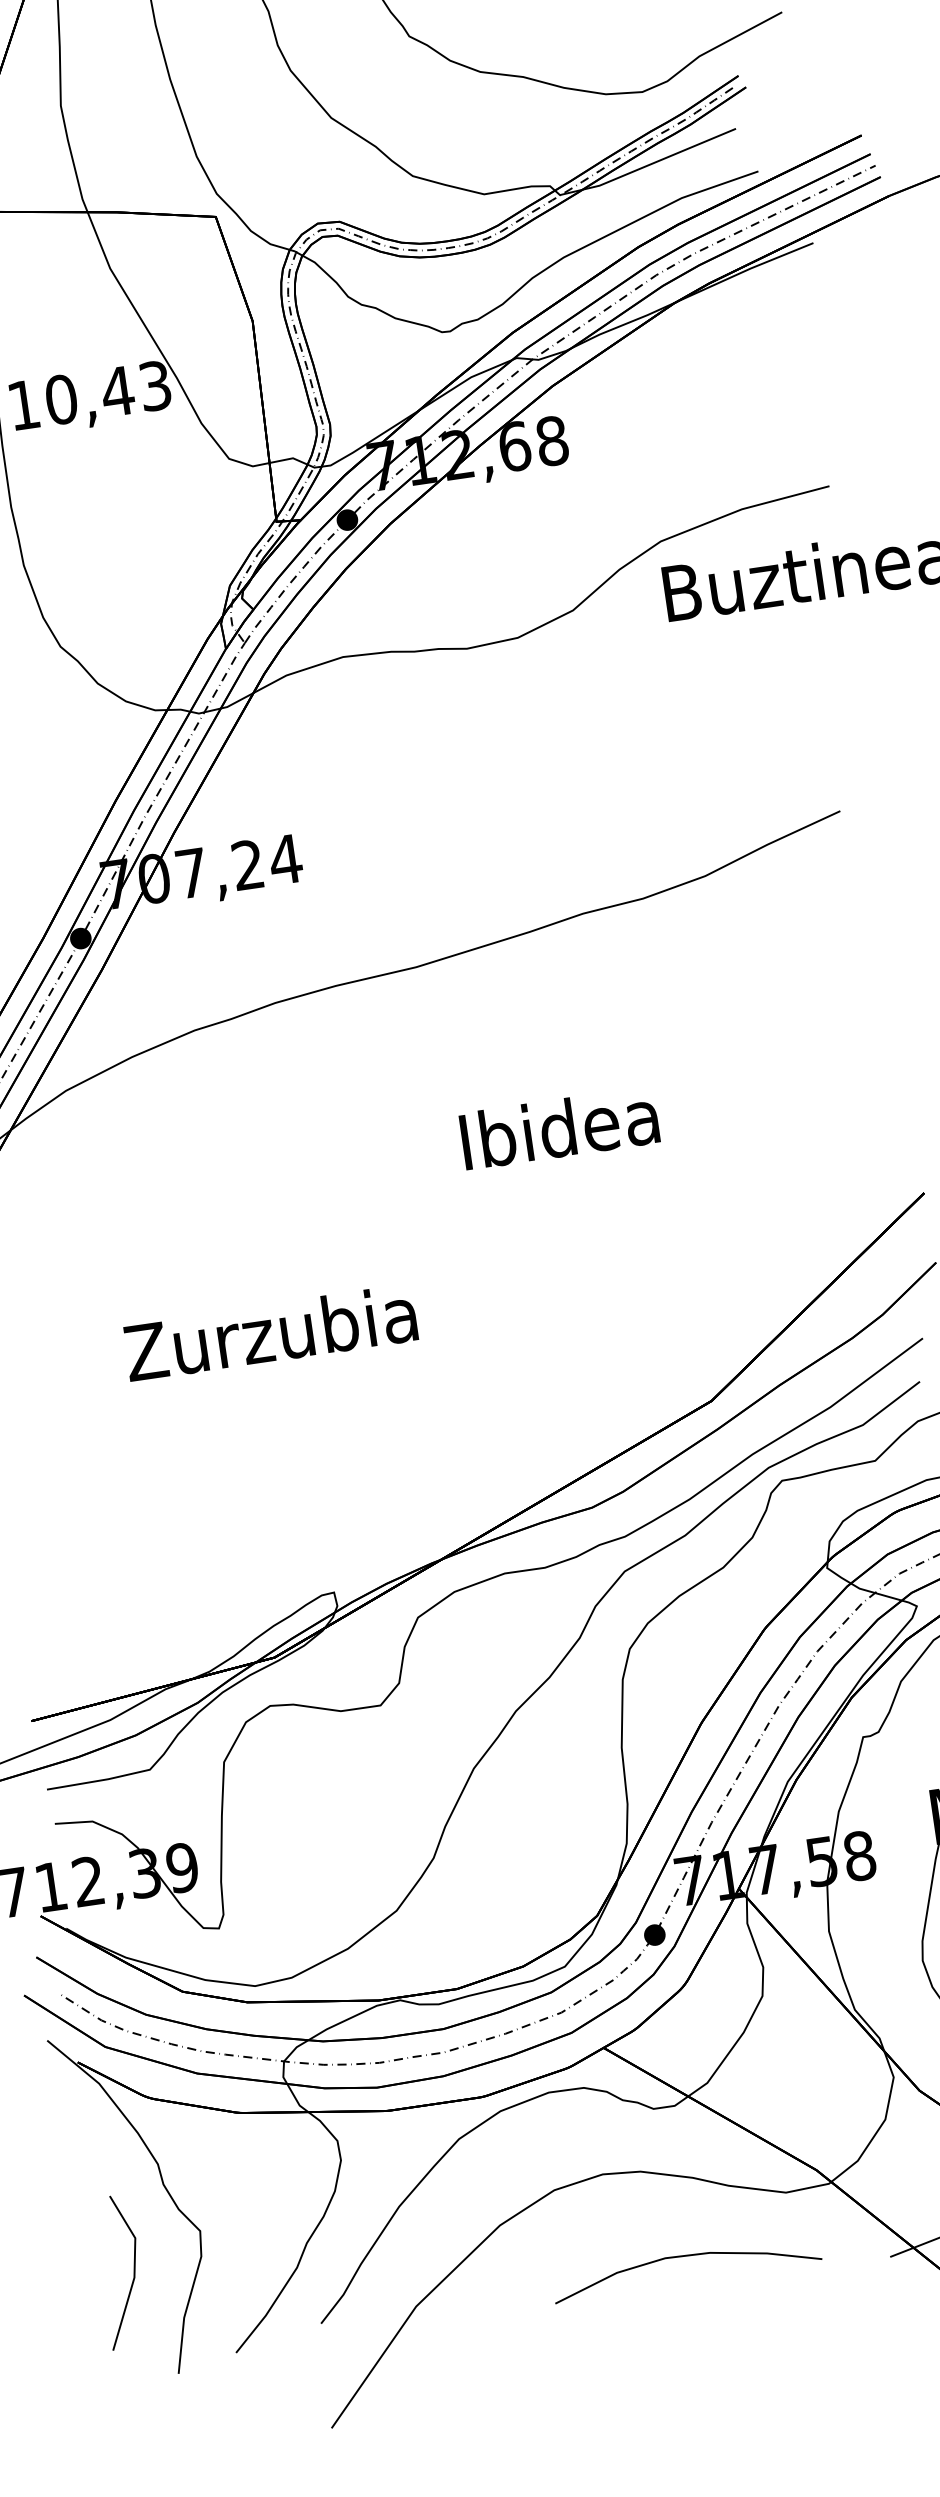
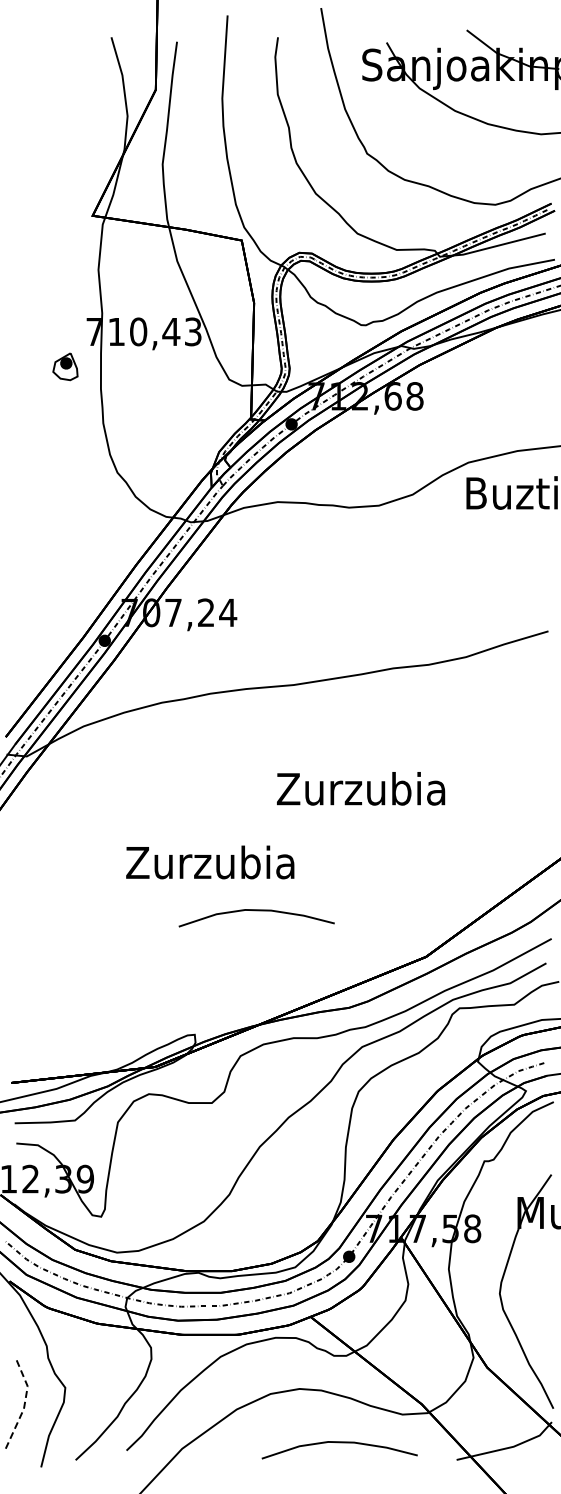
text: (556, 1128) -> (360, 788), Ibidea -> Zurzubia
text: (271, 1332) -> (210, 862), moved
curve: (409, 1365) -> (256, 911), added
line: (134, 2270) -> (24, 1404), solid -> dashed

